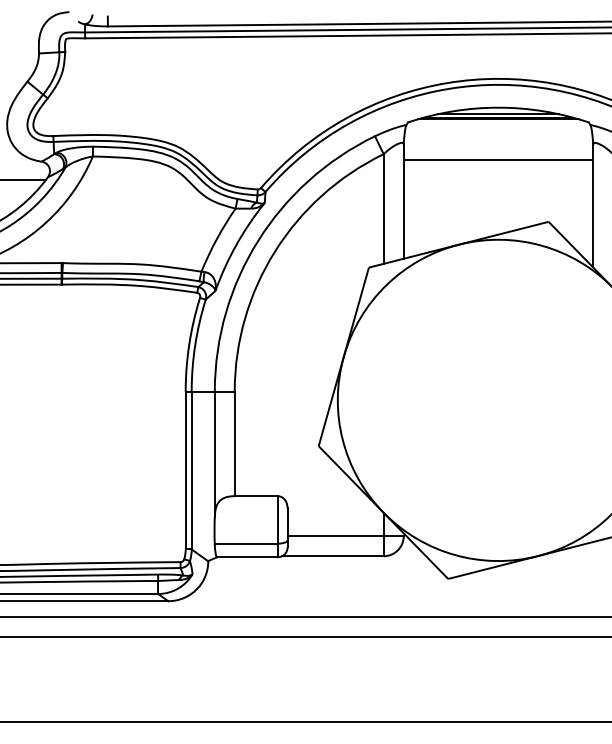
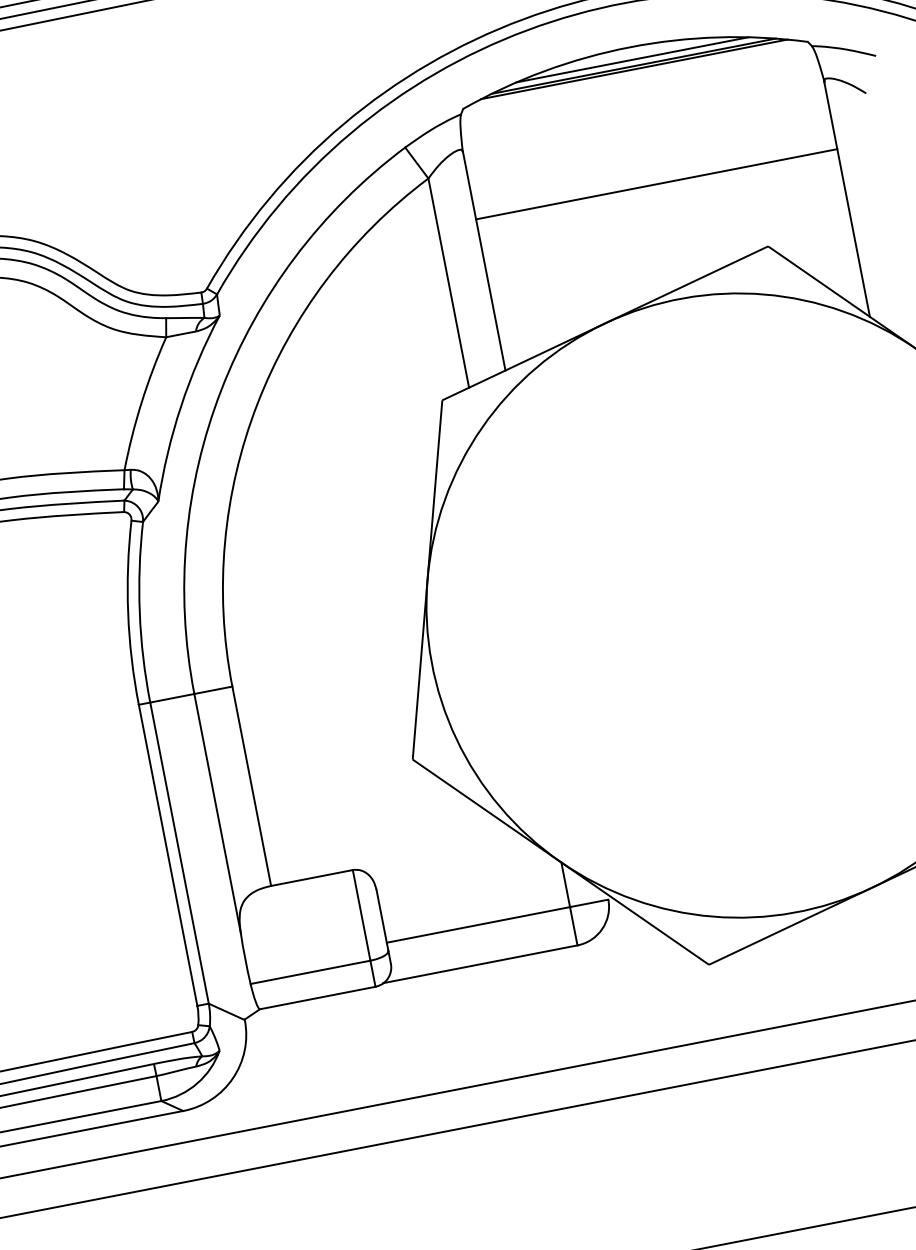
line: (498, 159) -> (656, 184), moved

